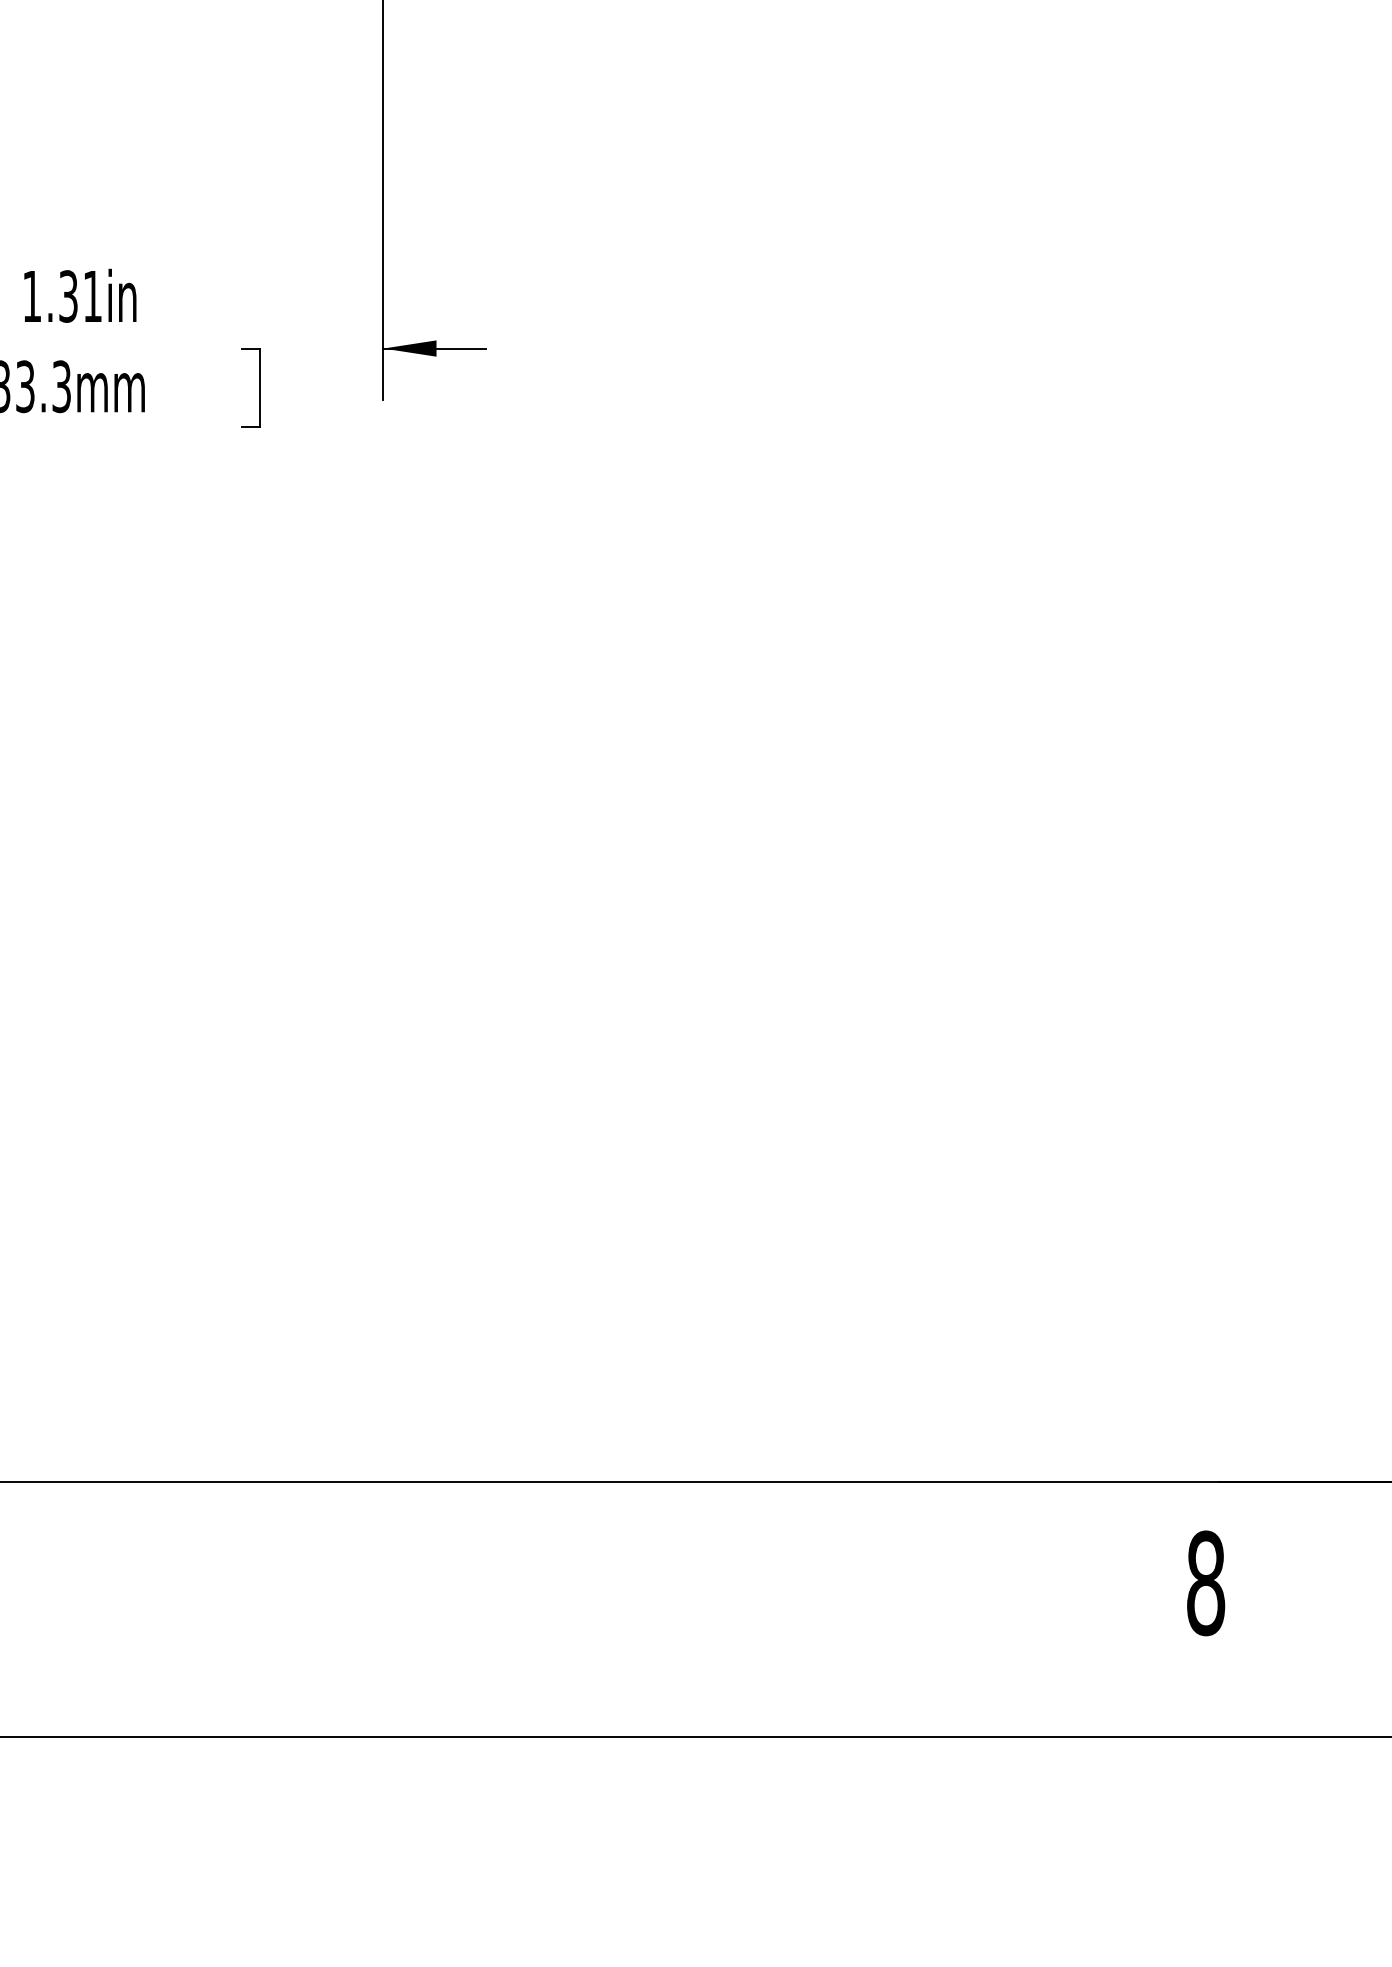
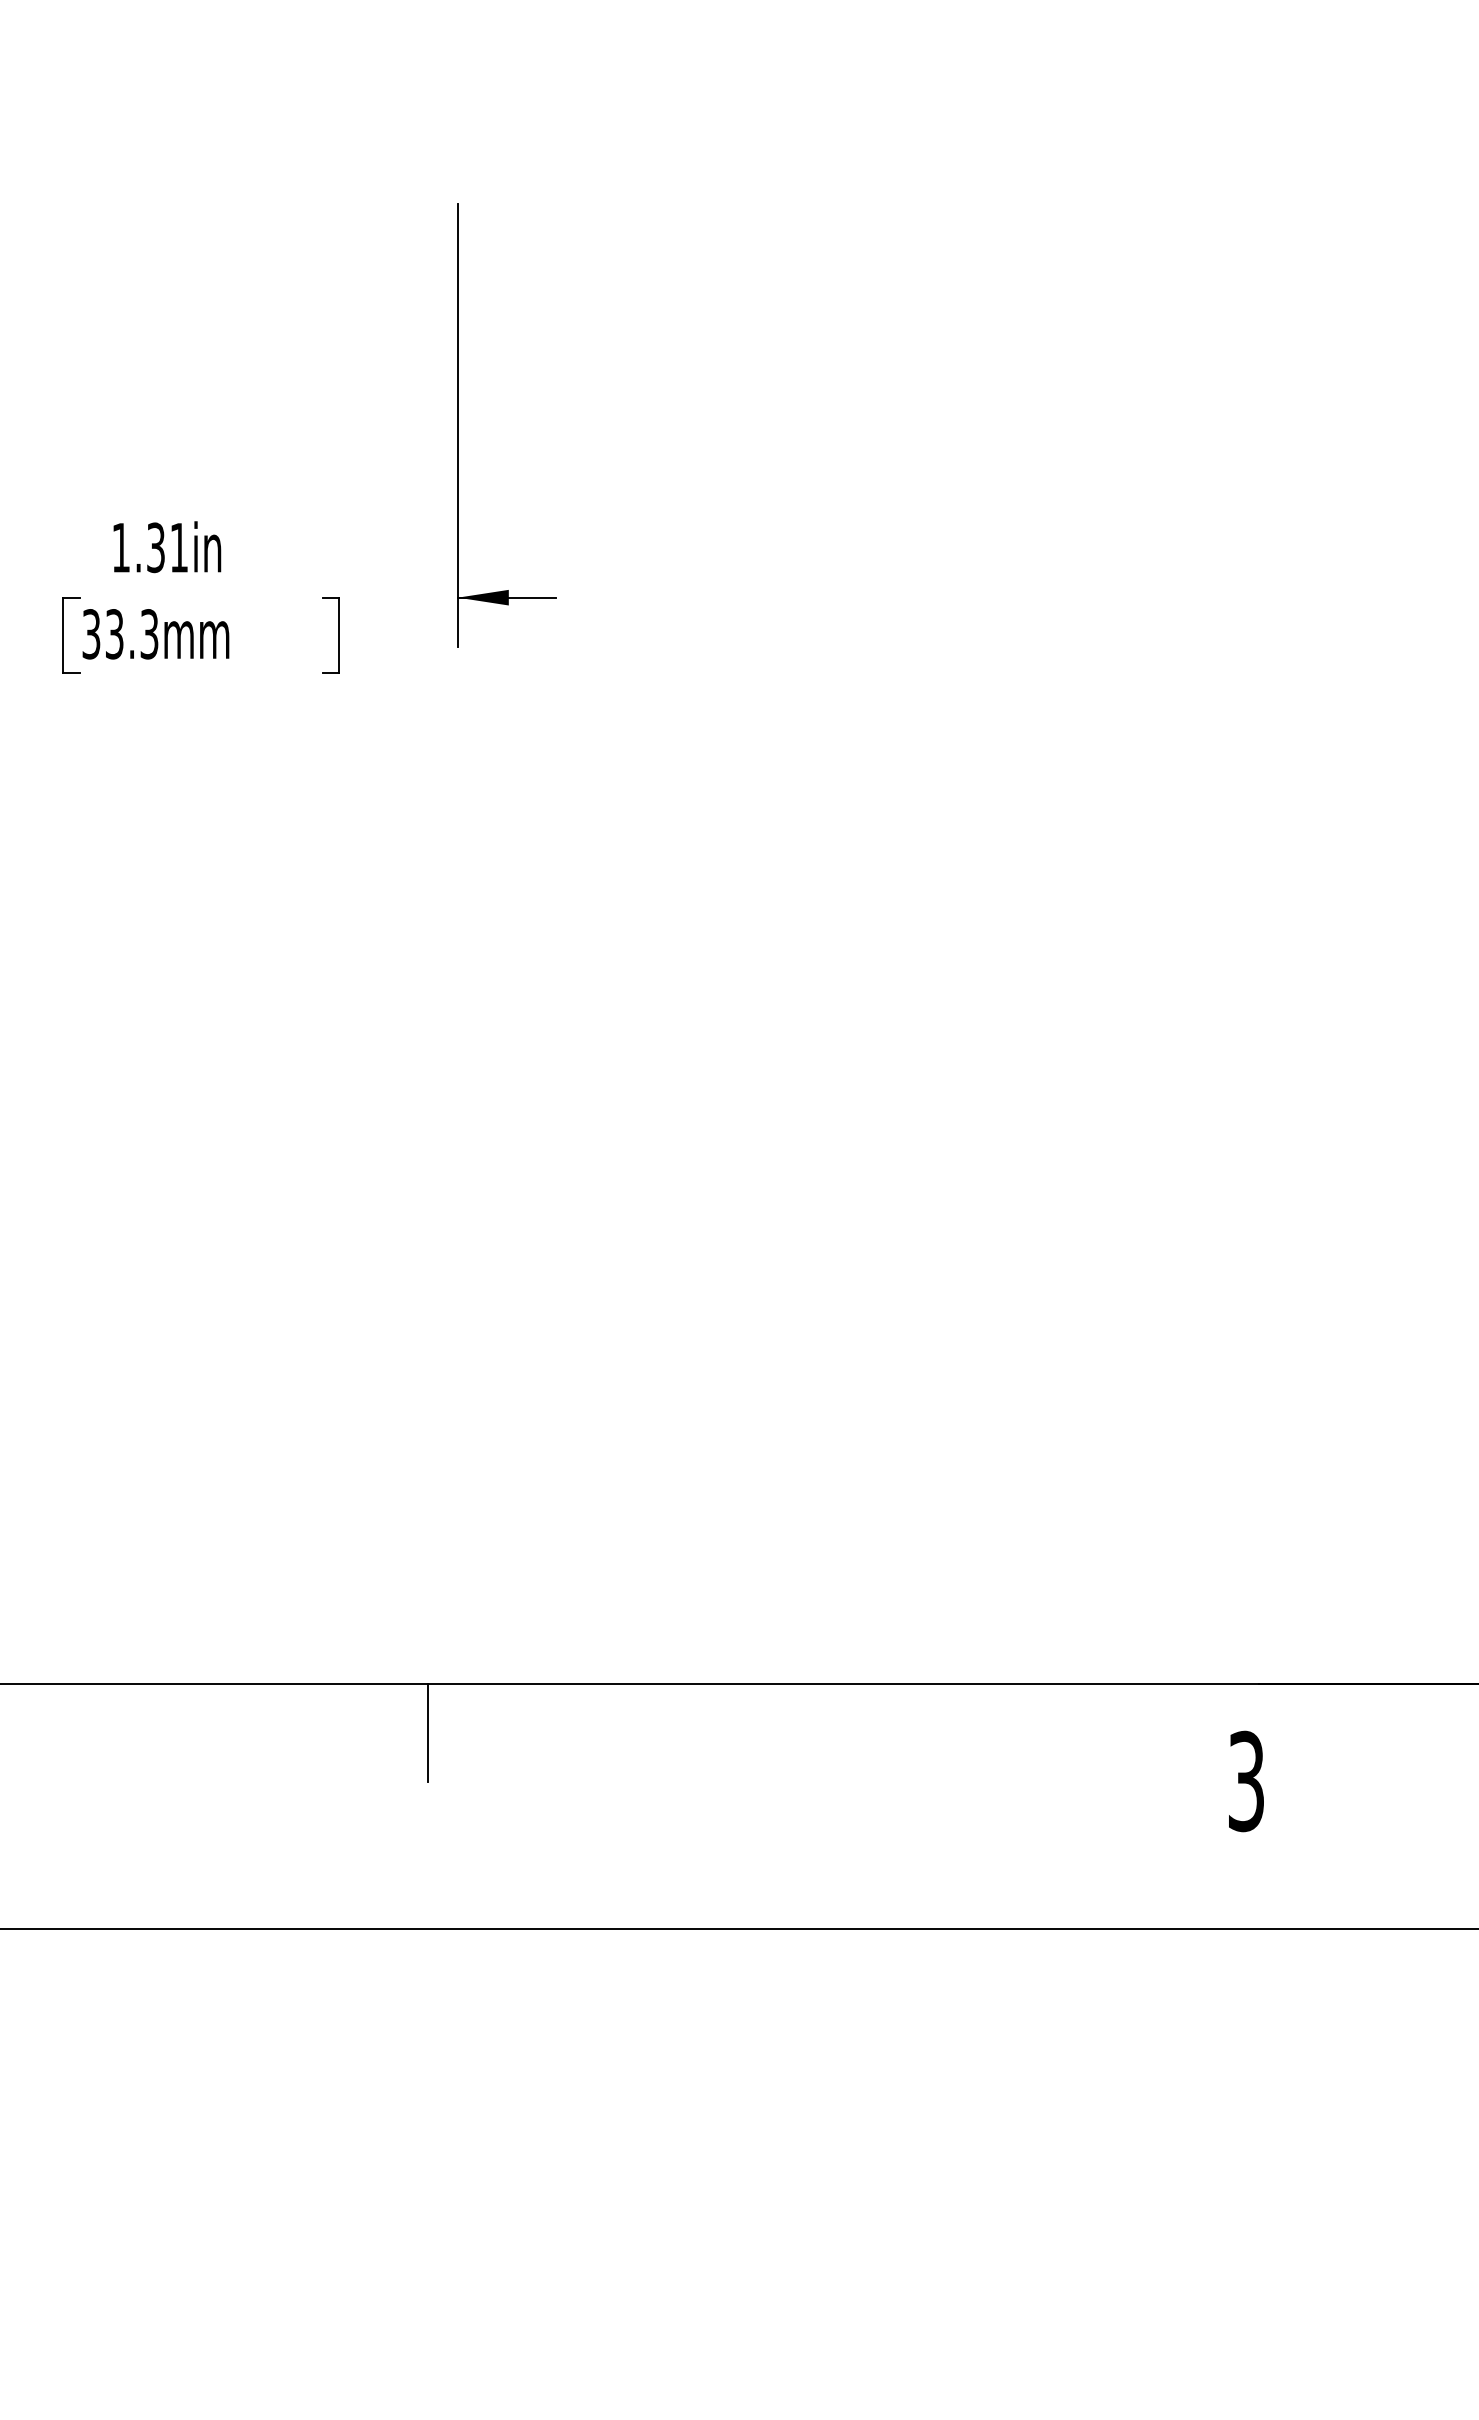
line: (351, 1532) -> (427, 1732), added
text: (1206, 1583) -> (1246, 1781), 8 -> 3

